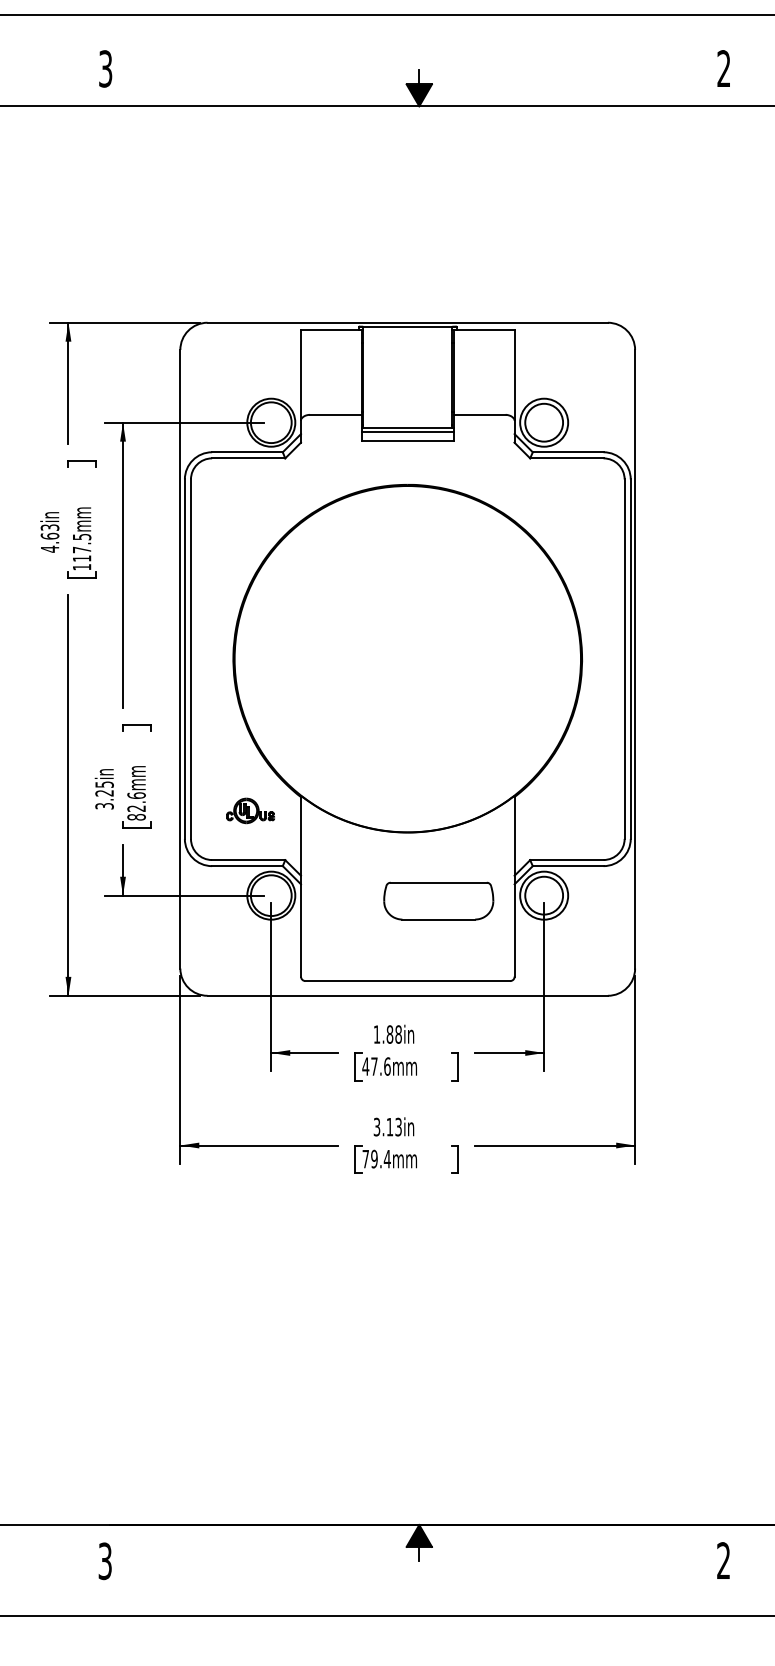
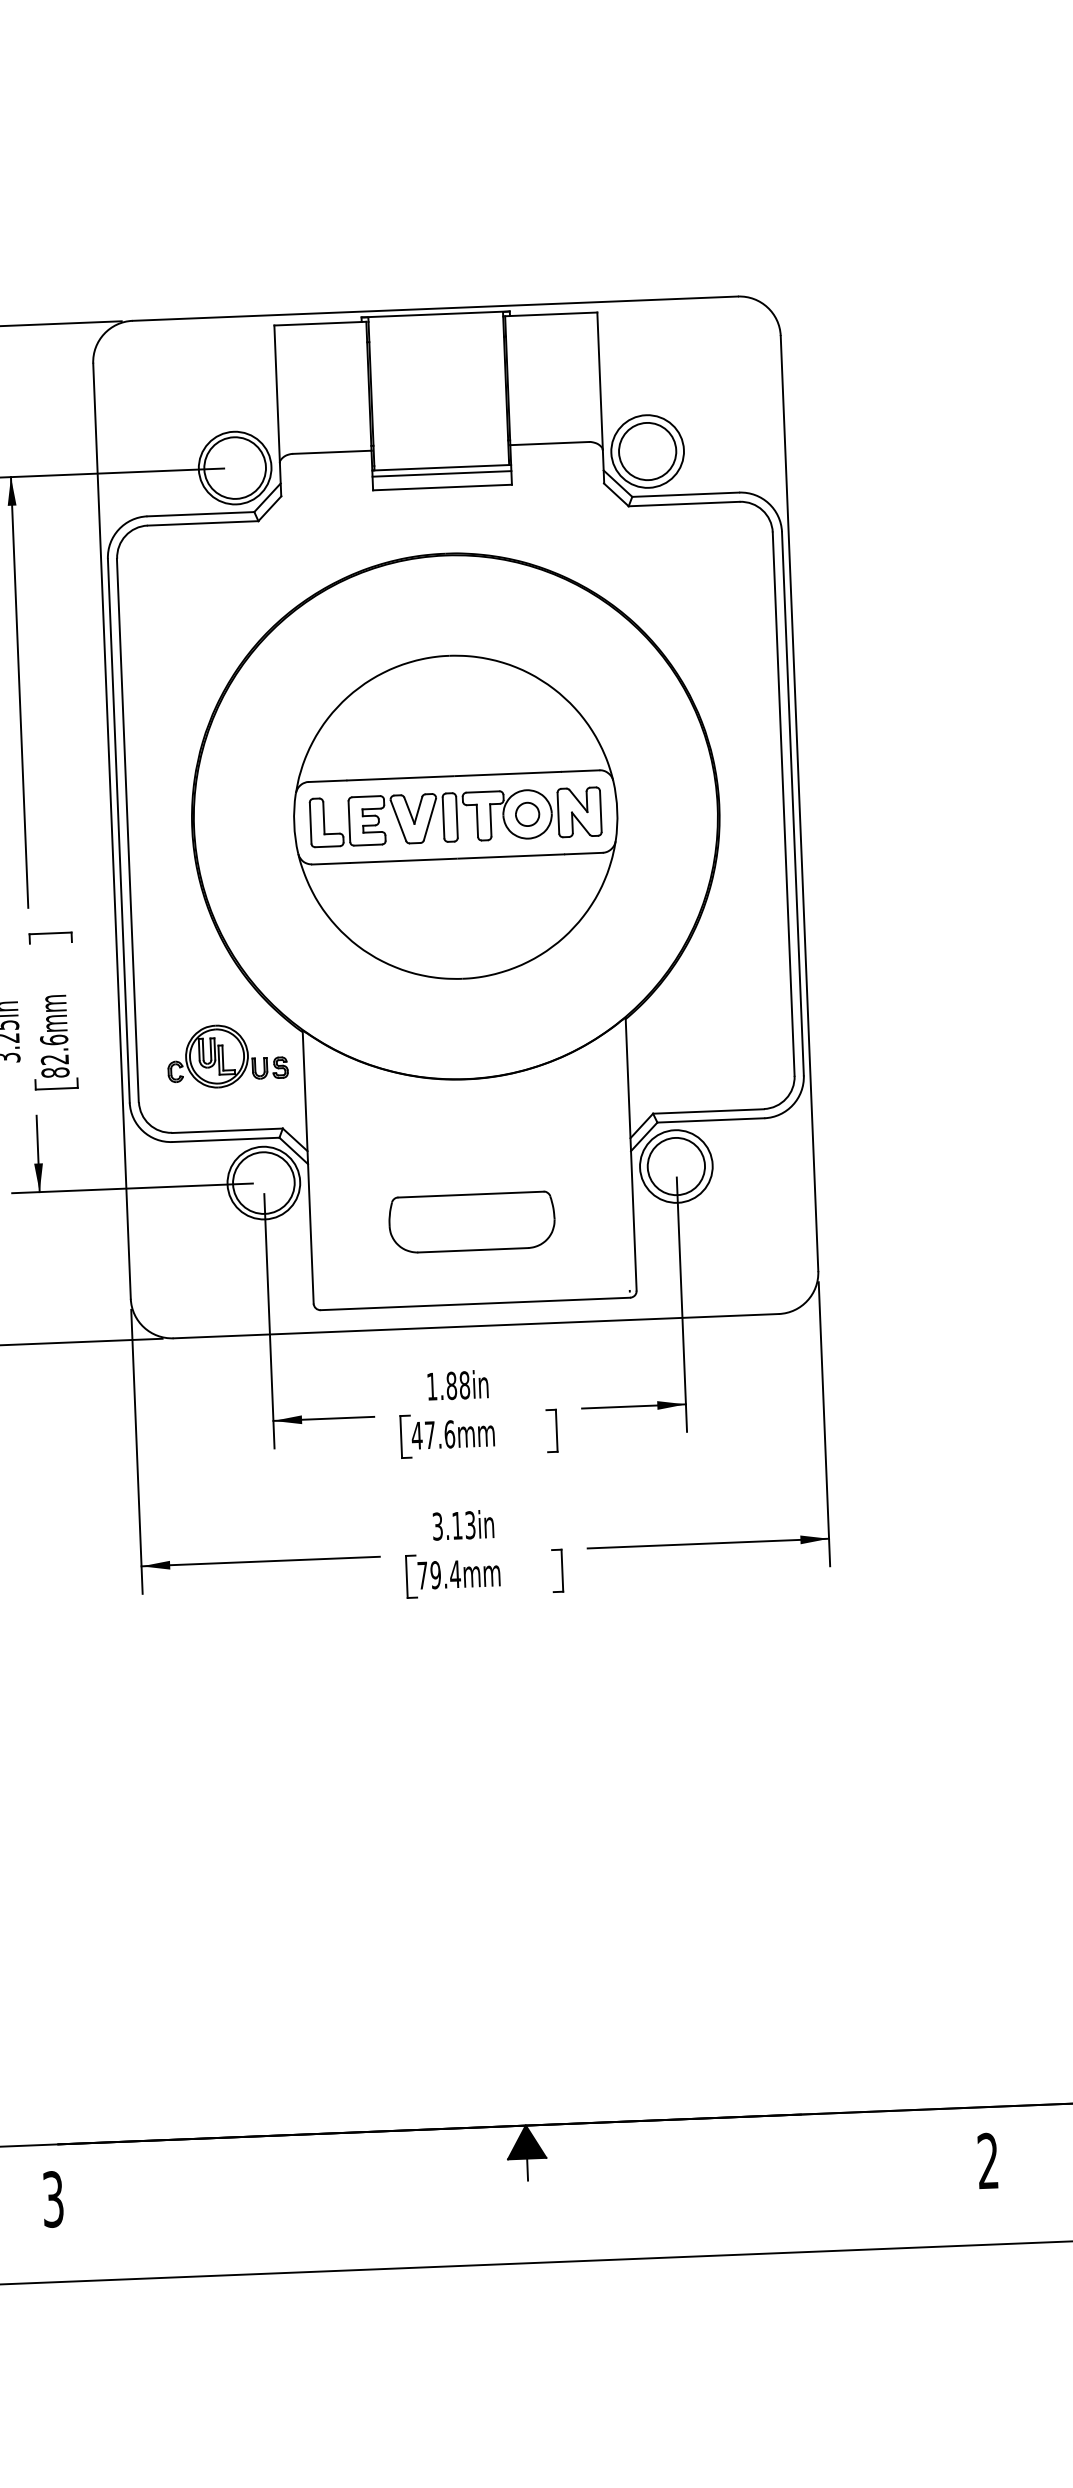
part: (407, 658) -> (455, 816), added
part: (250, 810) -> (227, 1055), size x1.67
part: (438, 900) -> (471, 1221), moved

